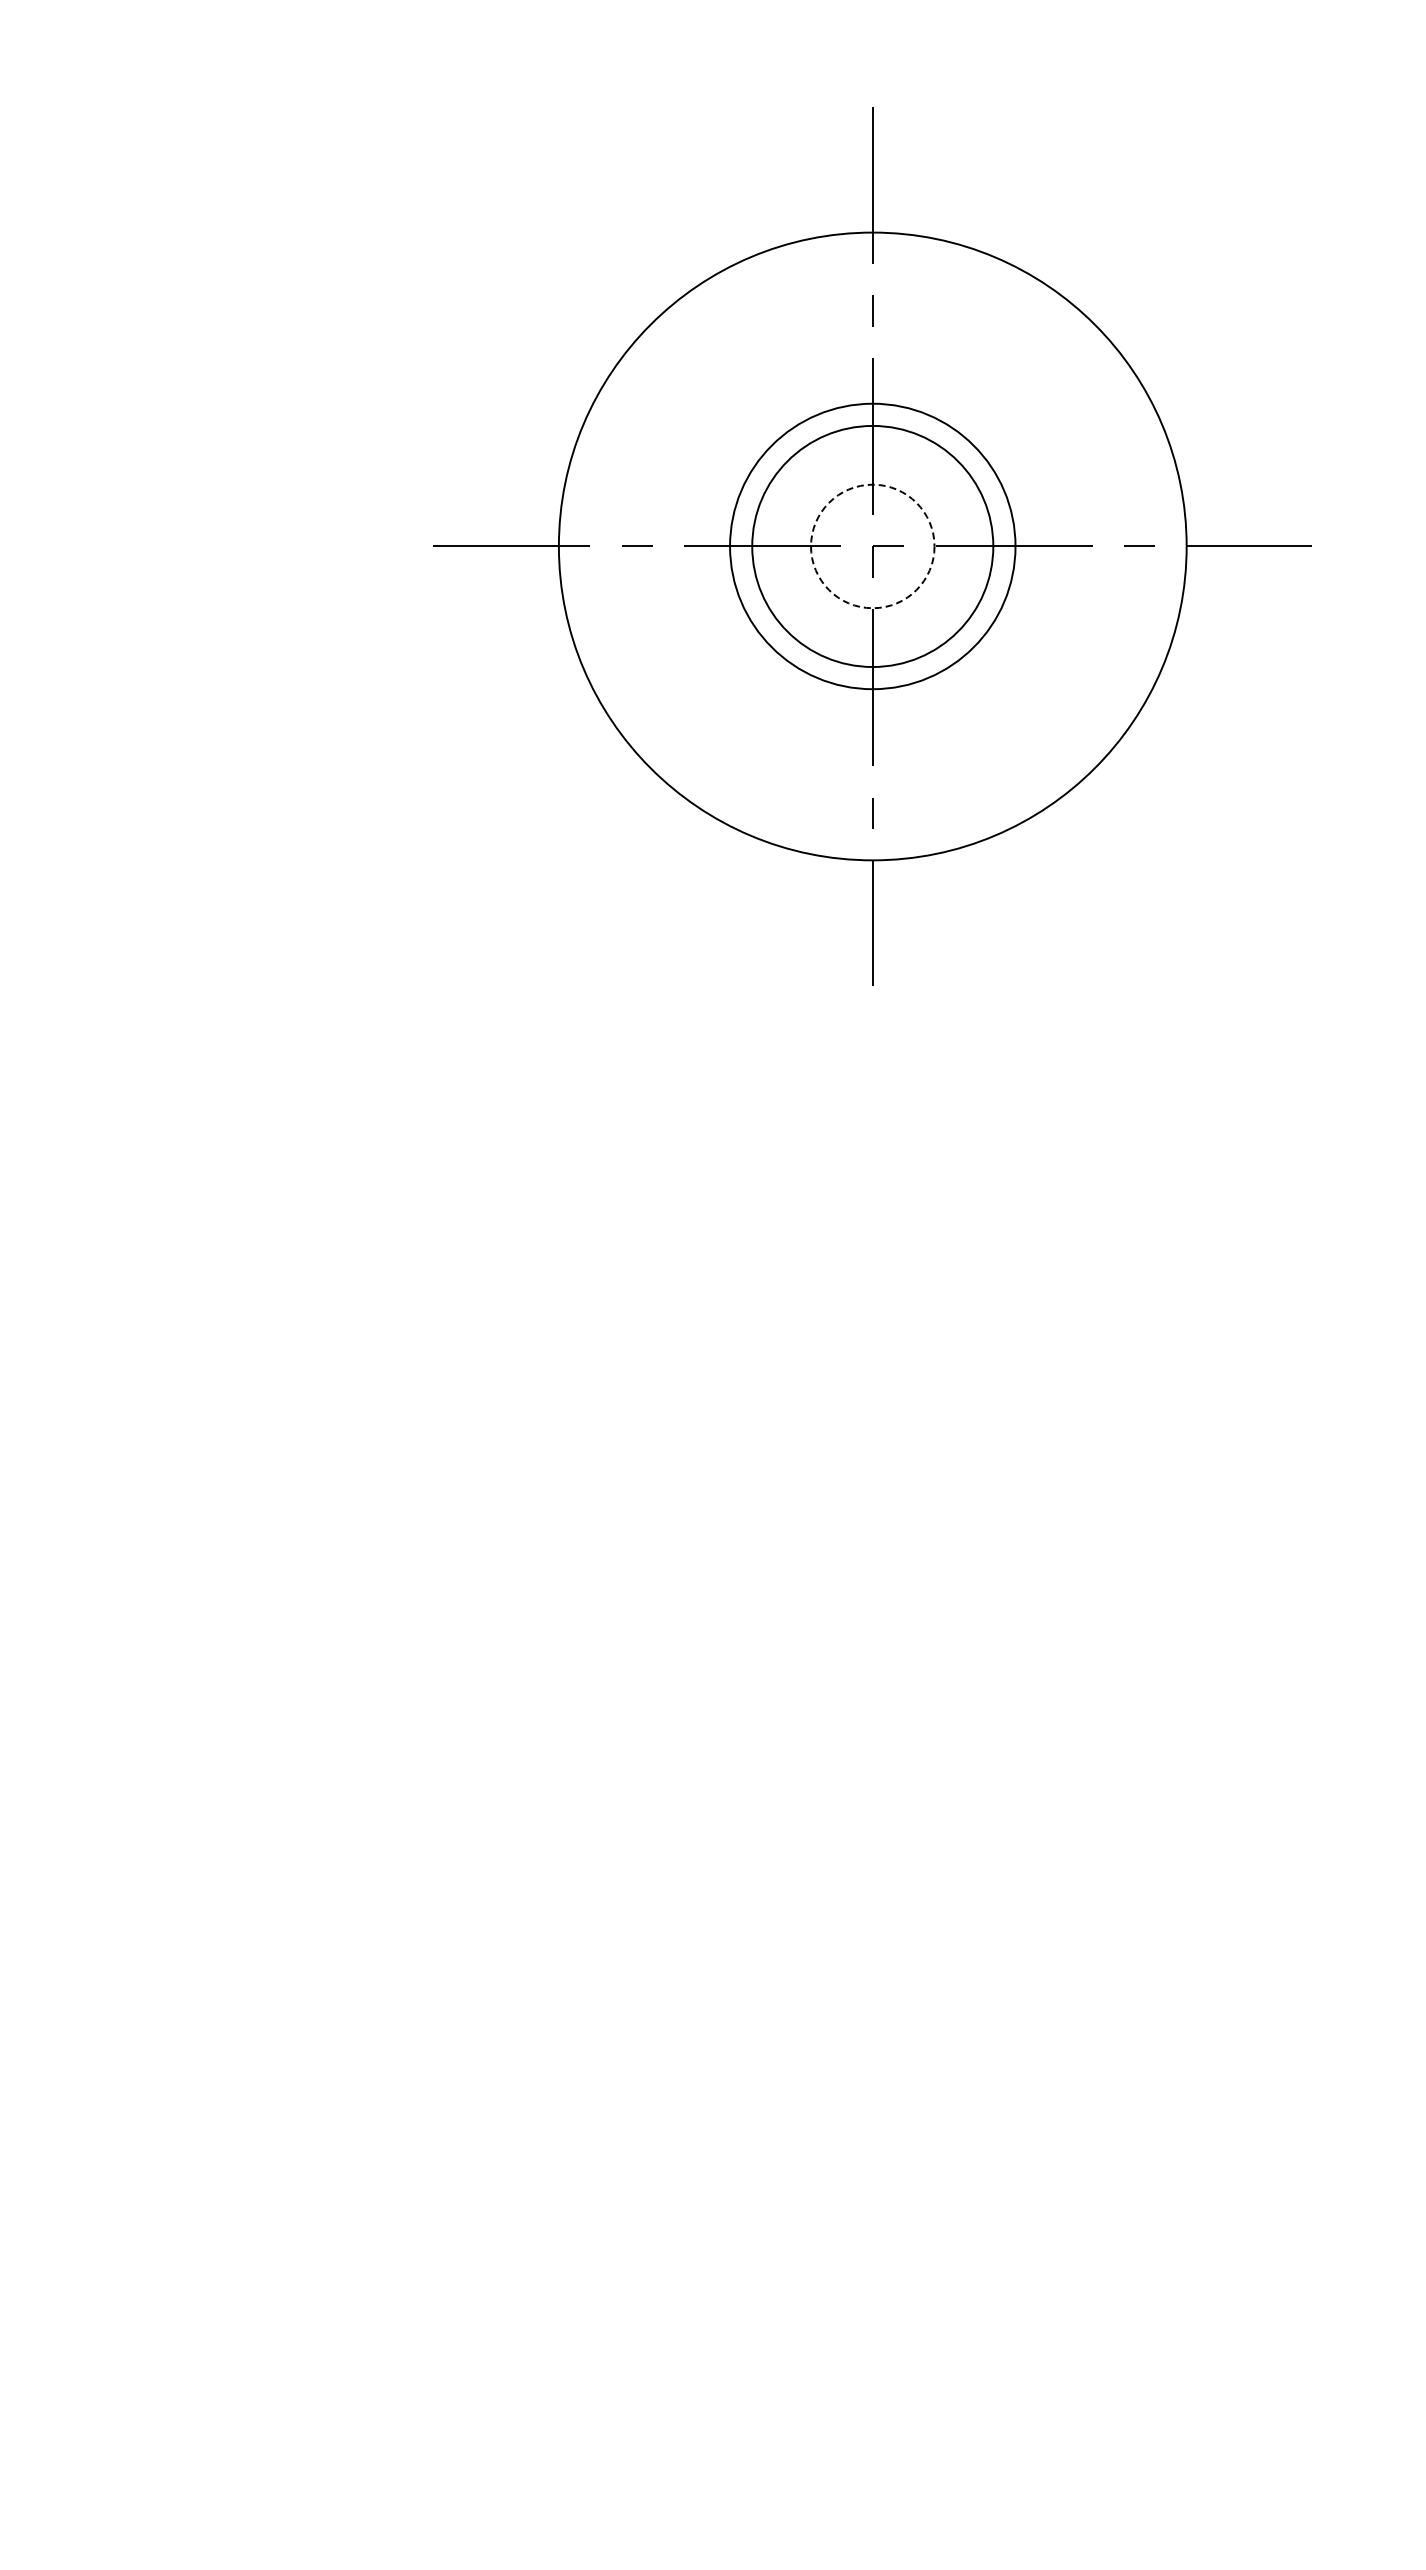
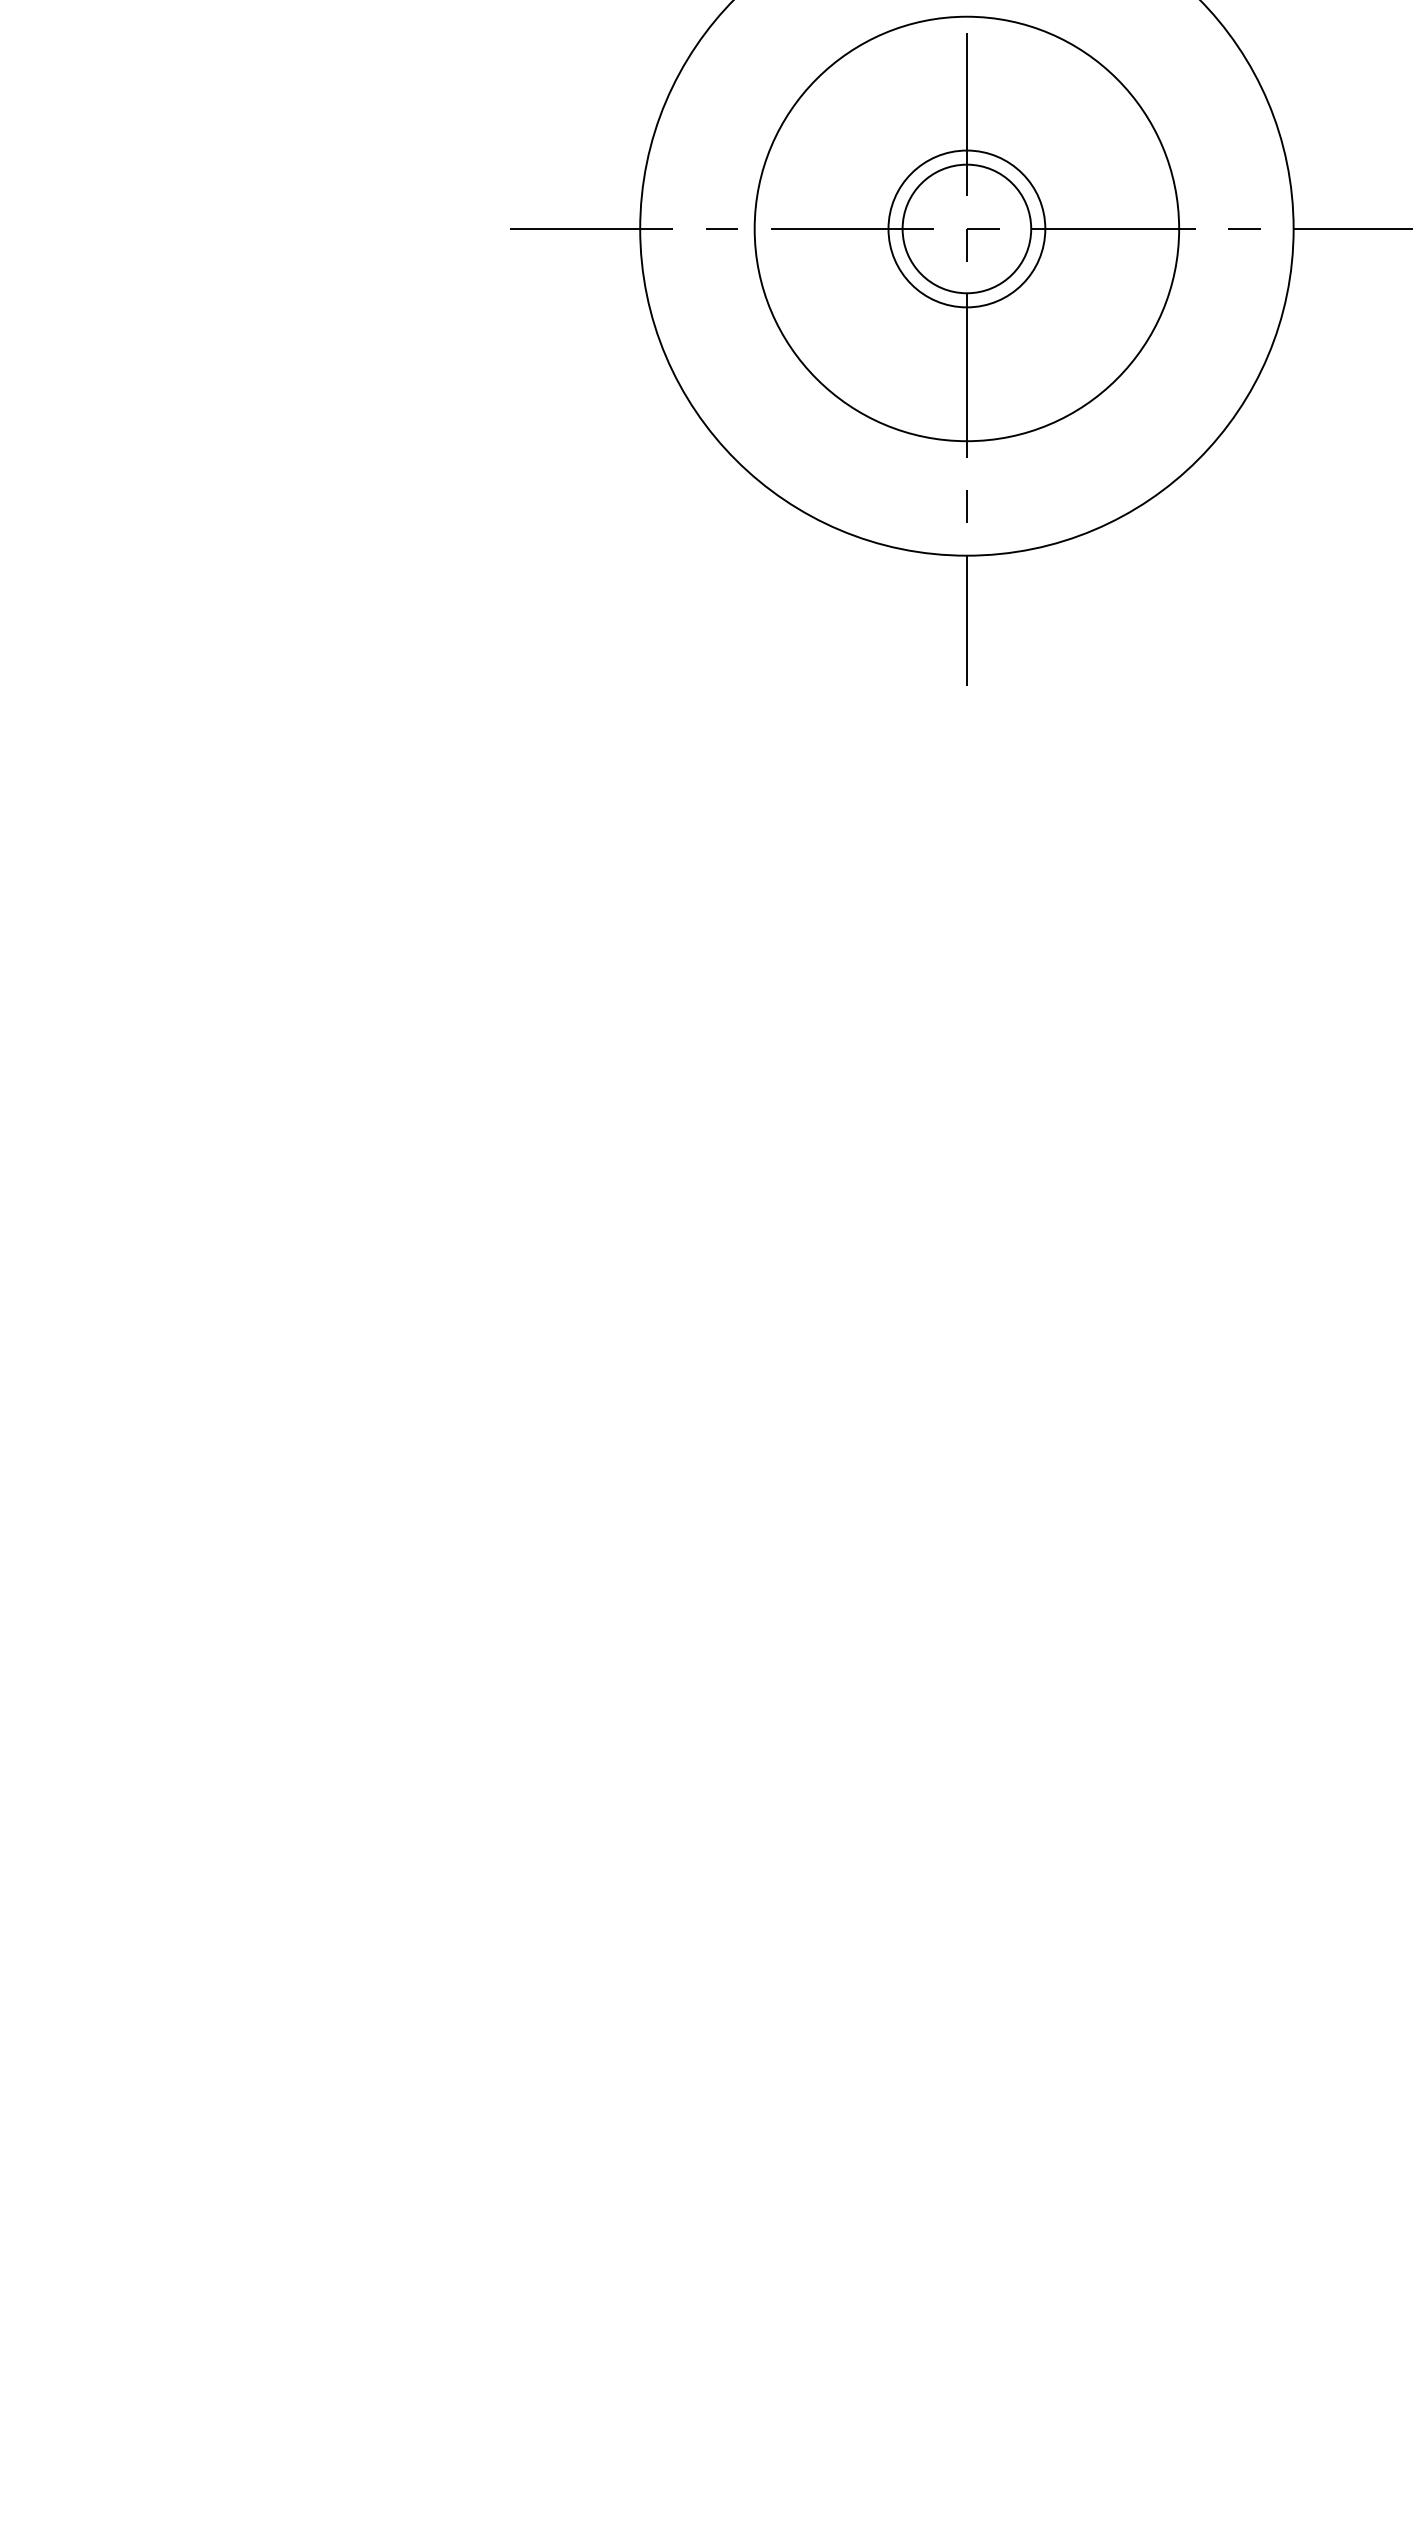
circle: (872, 546) -> (966, 229), dashed -> solid
circle: (872, 546) -> (966, 229), size x0.62
circle: (872, 546) -> (966, 229), size x1.43

